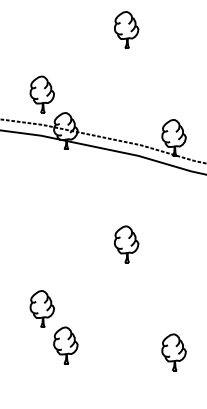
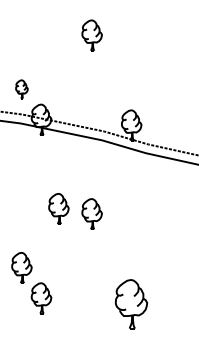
part: (41, 94) -> (21, 89), size x0.6
part: (86, 237) -> (58, 208), added
part: (173, 351) -> (131, 303), size x1.6

